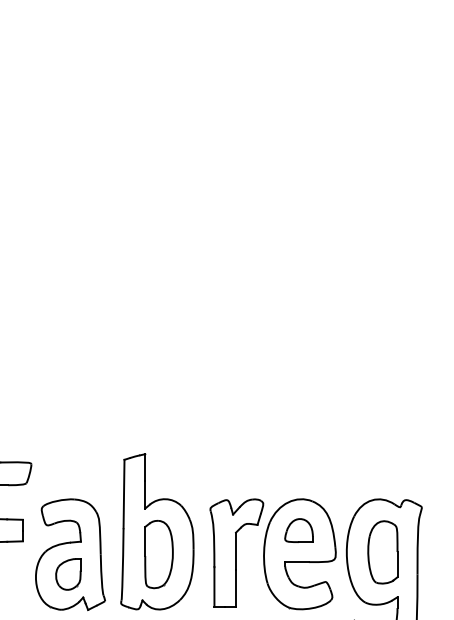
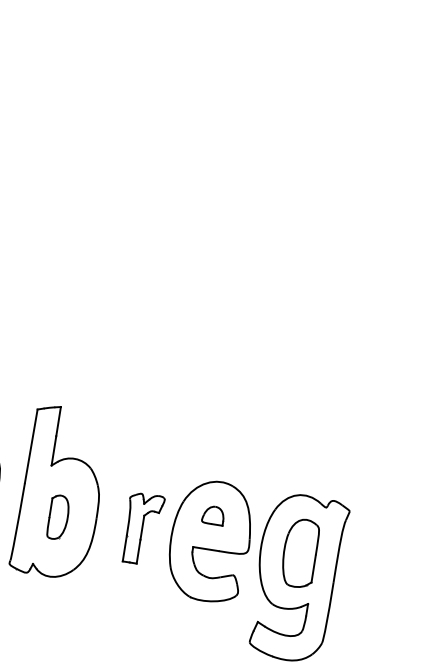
part: (298, 530) -> (212, 515), size x0.7
part: (236, 552) -> (142, 528), size x0.6
part: (158, 554) -> (58, 517), size x0.6

